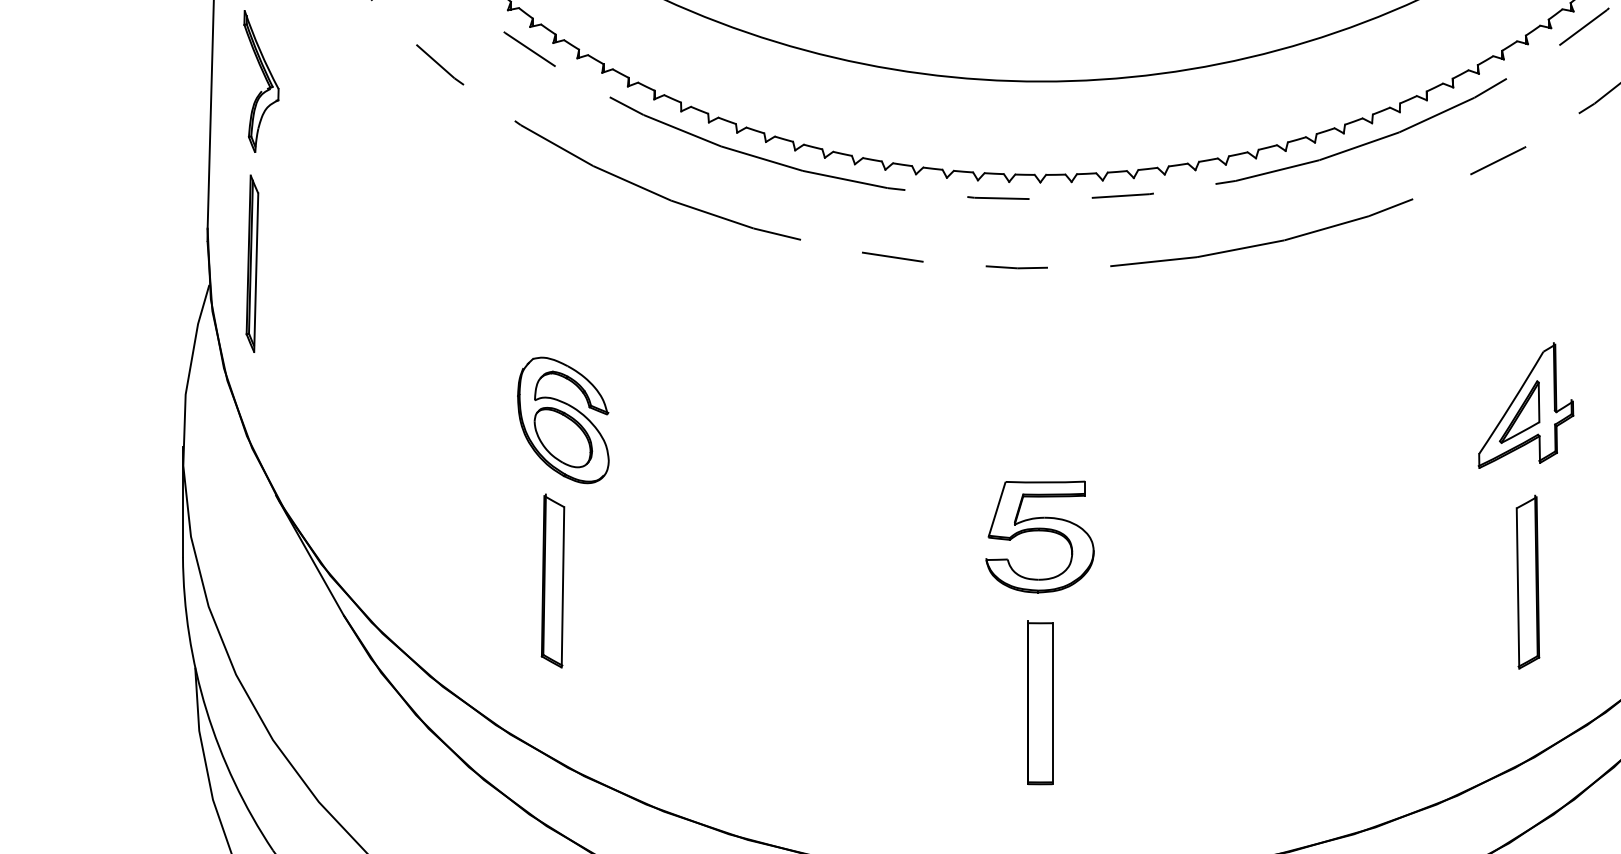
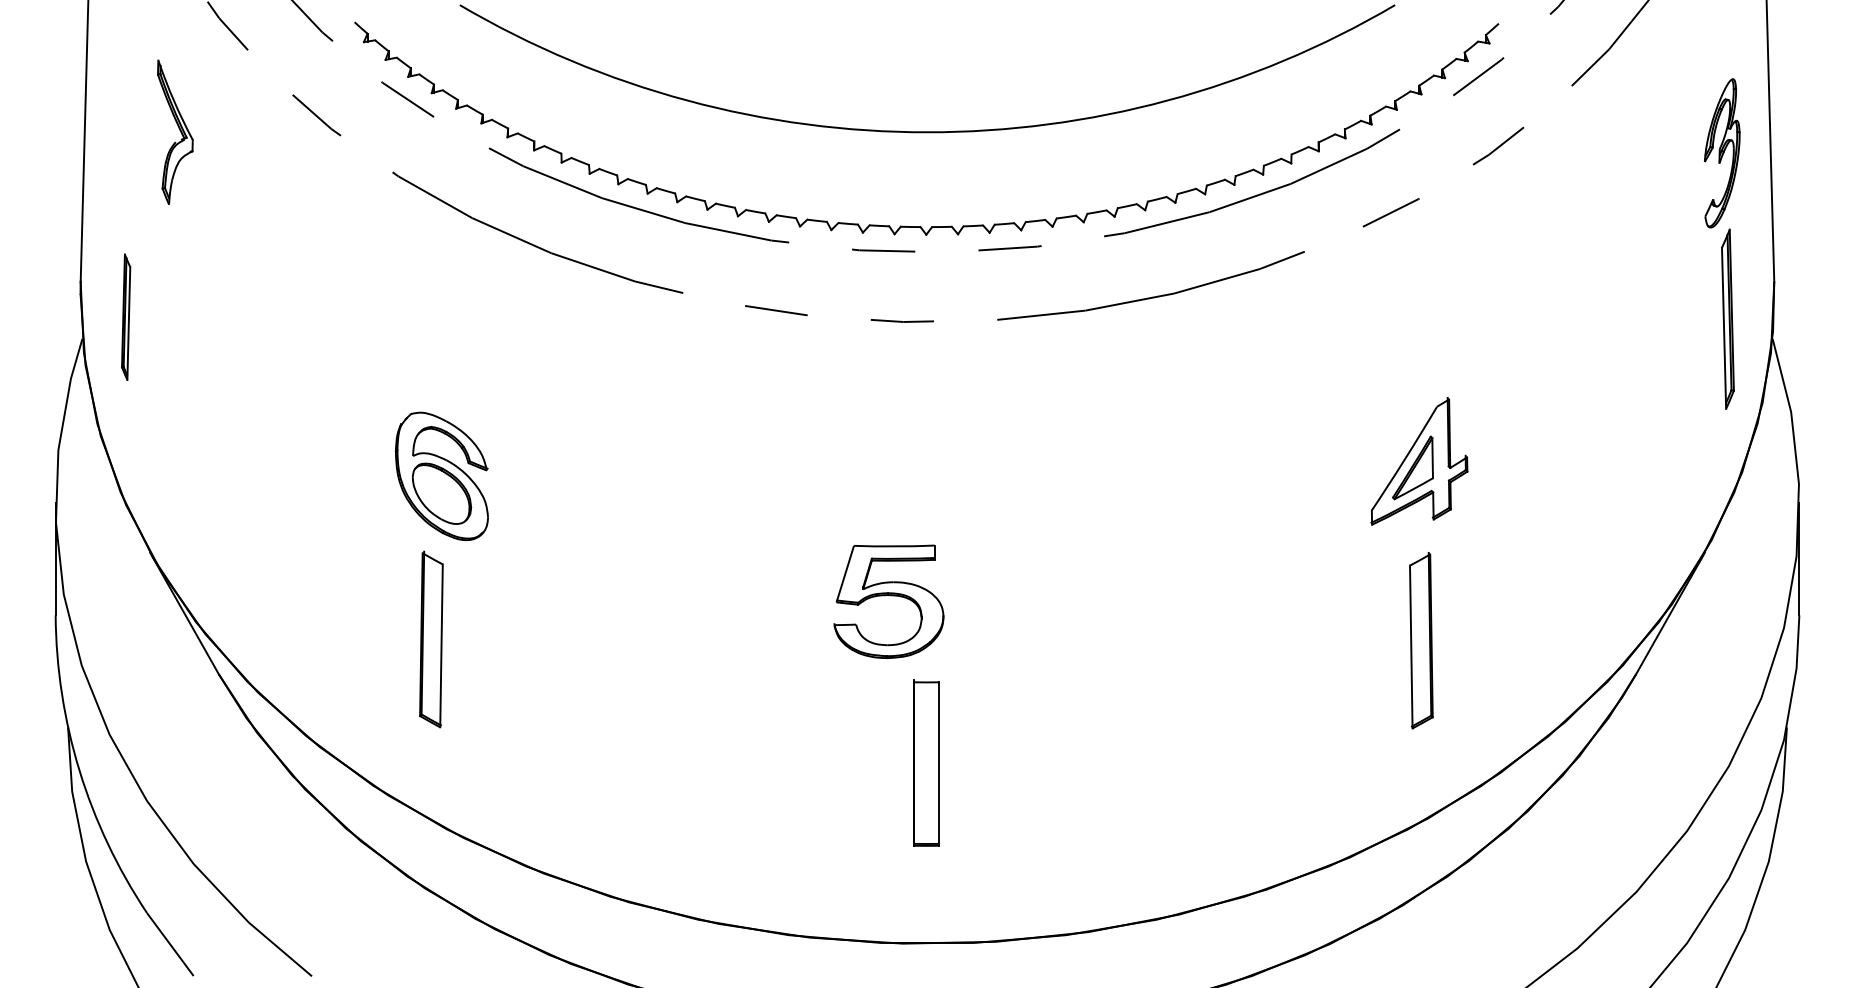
part: (261, 80) -> (175, 131), moved
part: (251, 262) -> (125, 316), size x0.7
part: (1039, 536) -> (888, 601), moved

